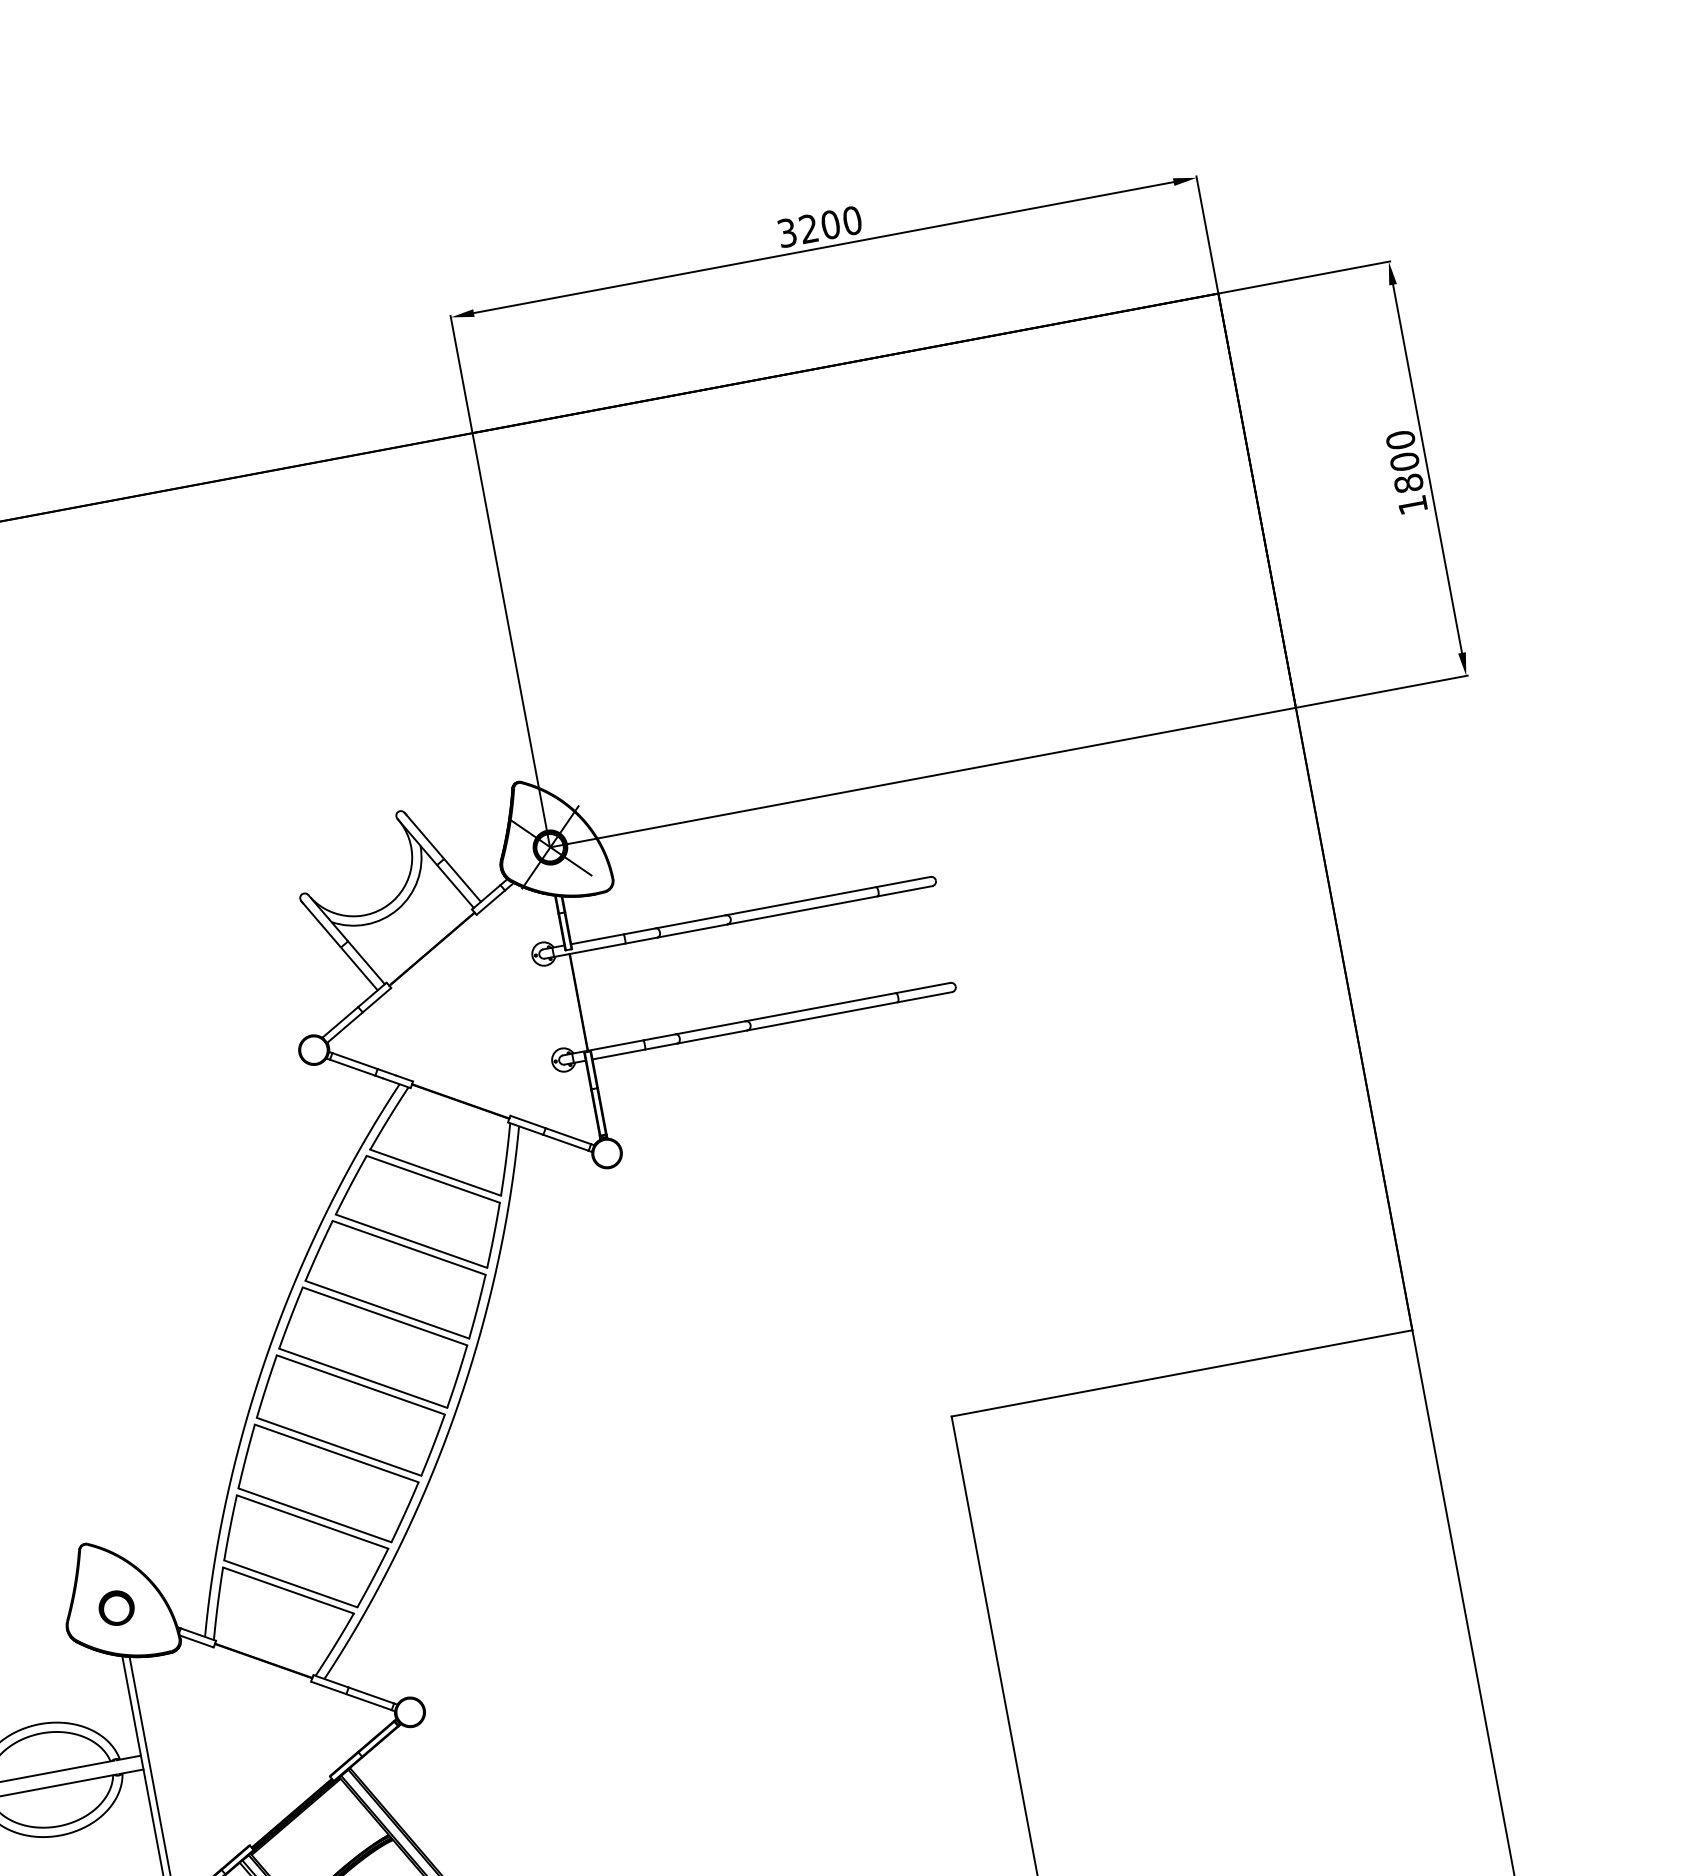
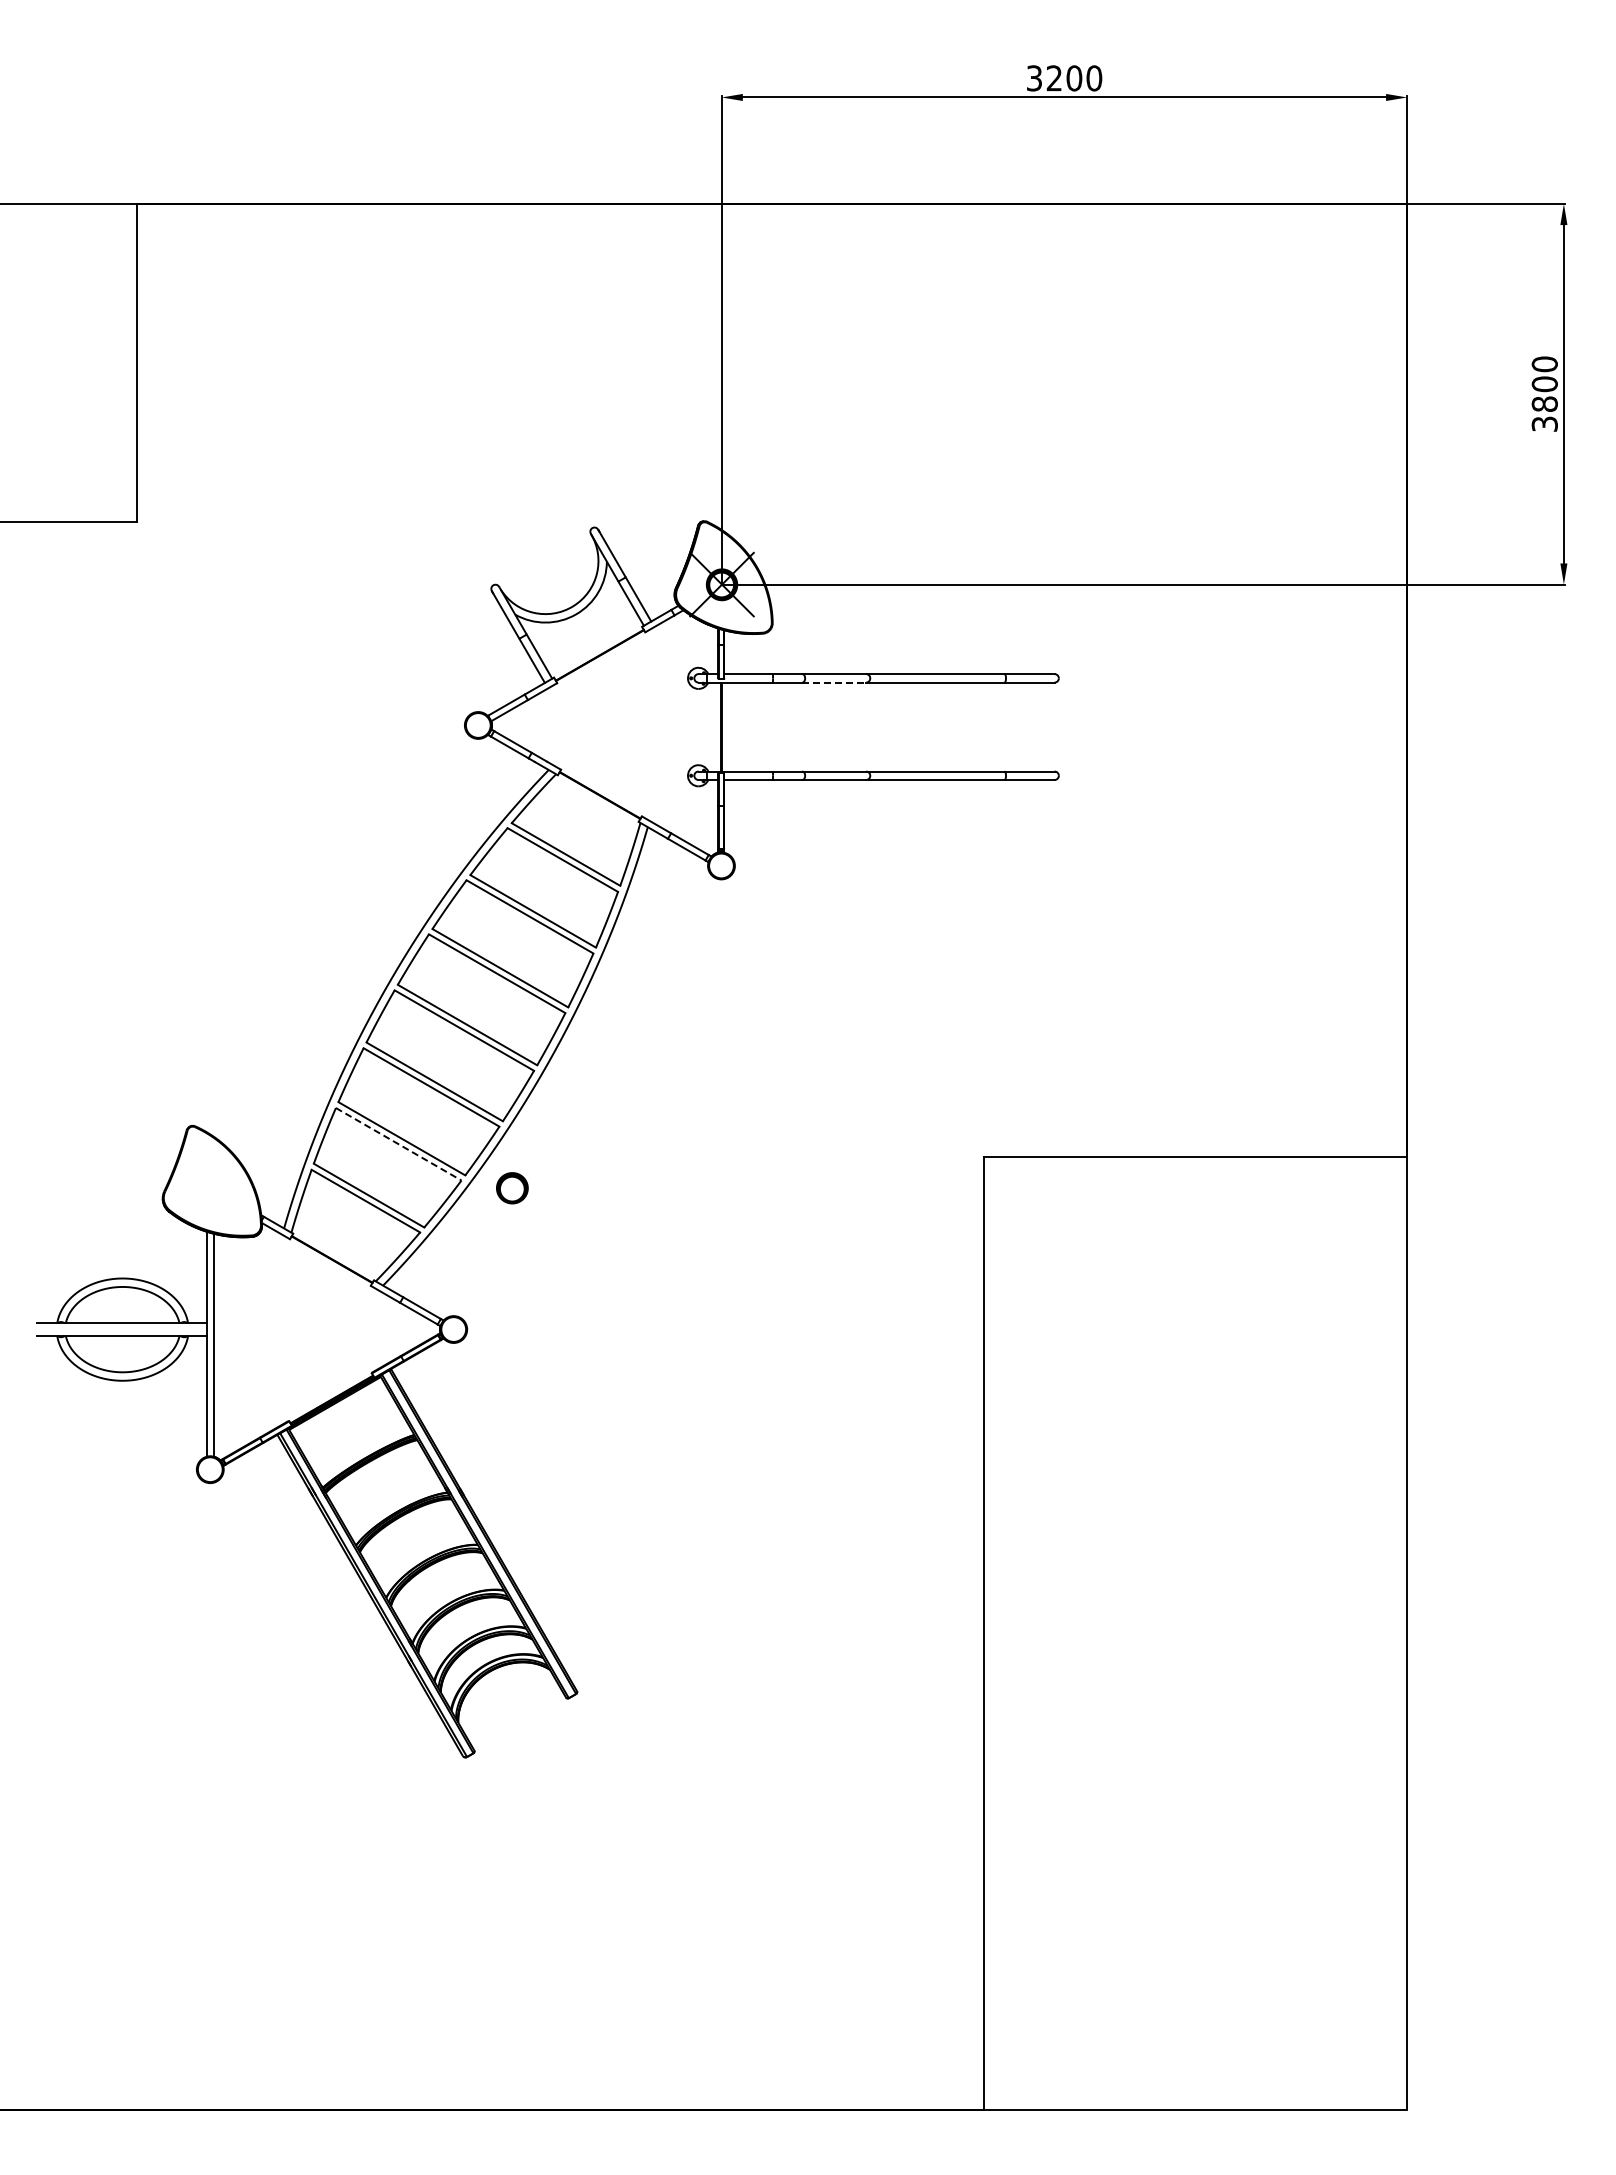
text: (1412, 504) -> (1544, 423), 1800 -> 3800
line: (692, 930) -> (834, 682), solid -> dashed
line: (312, 1522) -> (398, 1144), solid -> dashed
part: (116, 1608) -> (512, 1188), moved

